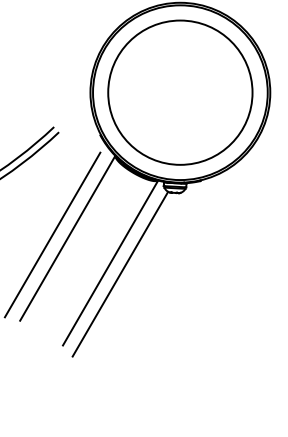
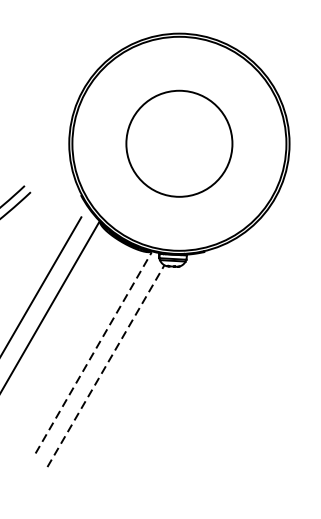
circle: (180, 92) -> (179, 143), size x0.6
line: (110, 263) -> (93, 353), solid -> dashed
line: (120, 273) -> (106, 365), solid -> dashed

